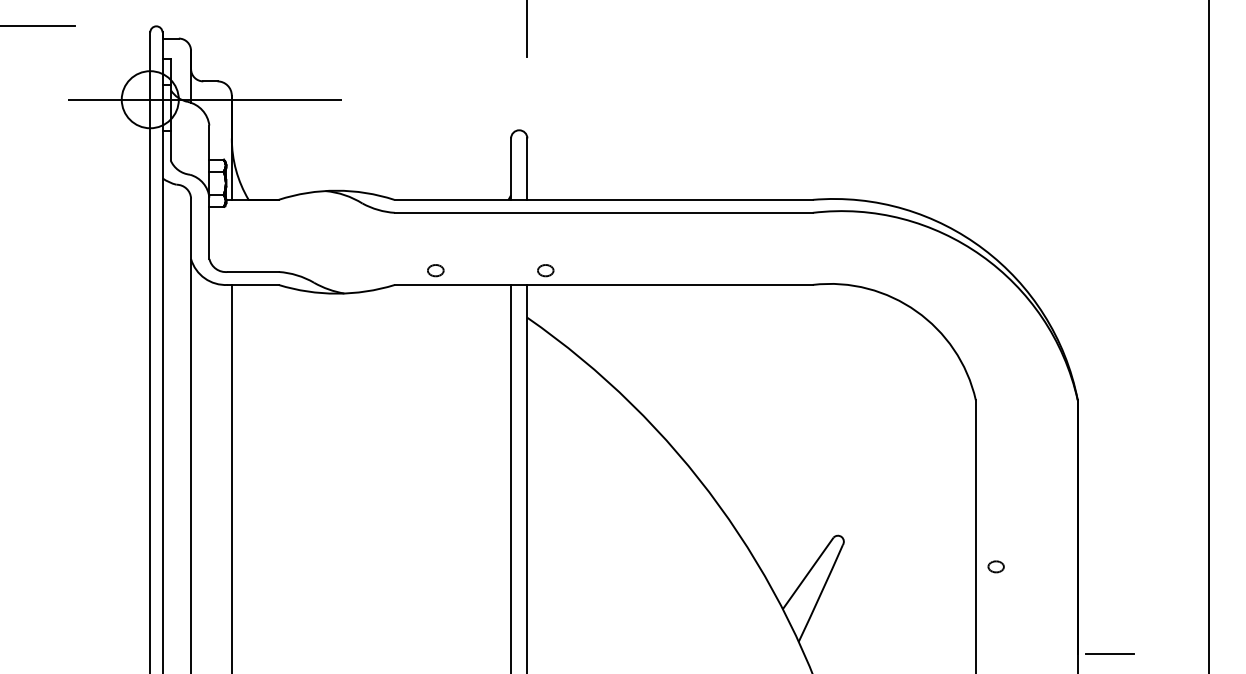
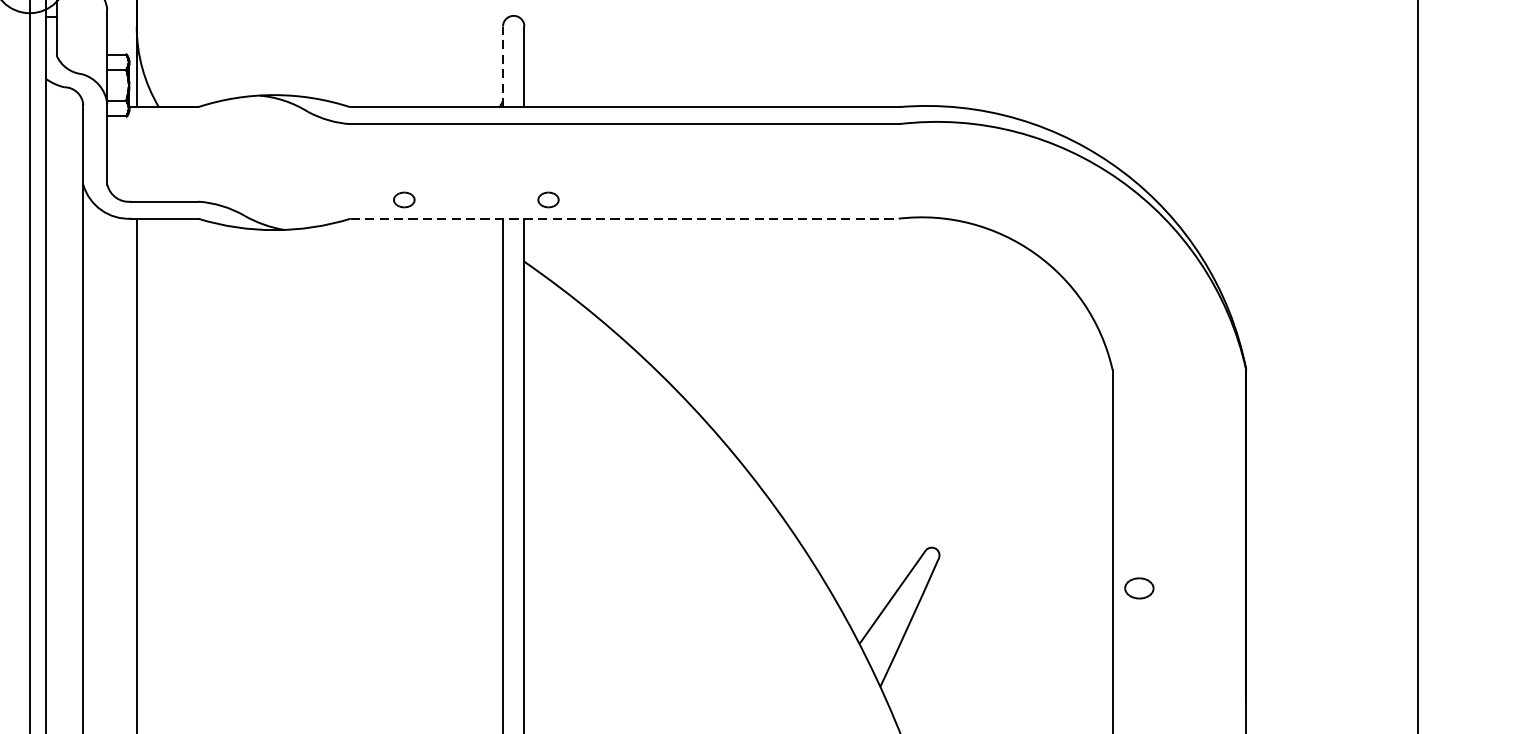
line: (511, 169) -> (503, 67), solid -> dashed
line: (603, 284) -> (624, 218), solid -> dashed
part: (995, 566) -> (1138, 587), size x1.4
line: (1110, 653) -> (1289, 702), removed

